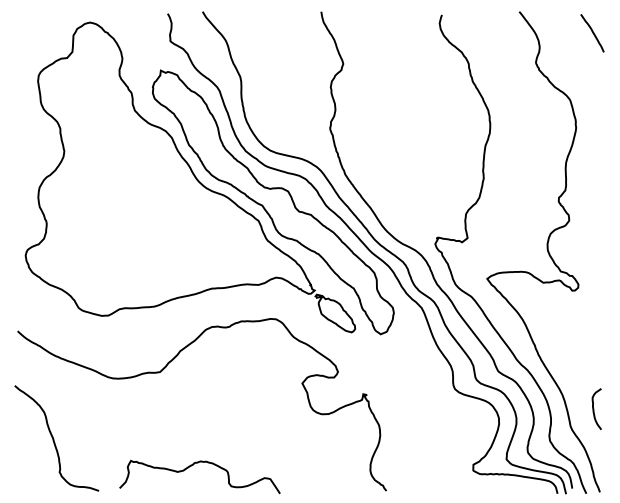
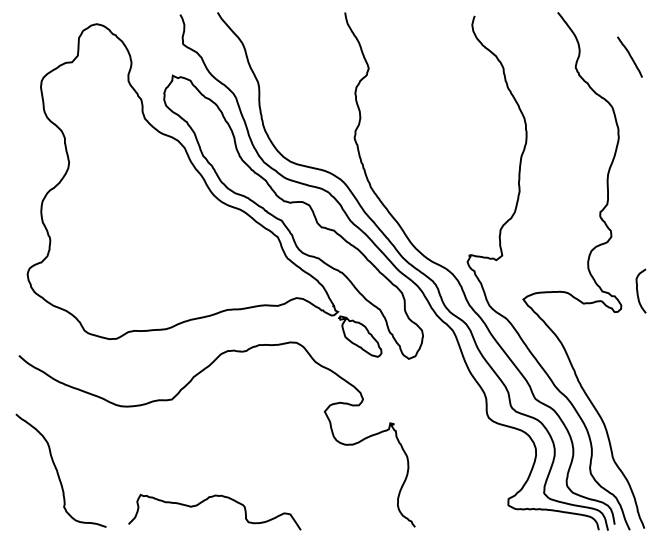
curve: (592, 33) -> (629, 57), moved
curve: (594, 409) -> (638, 291), moved

